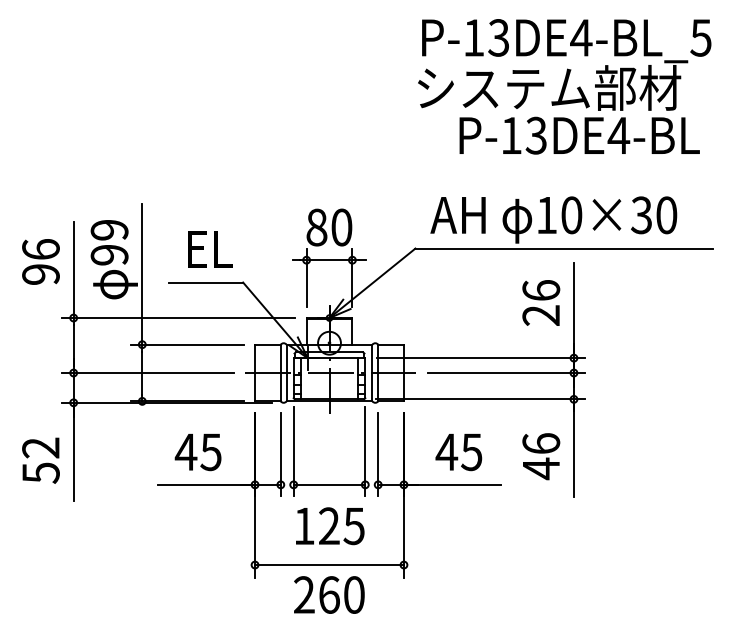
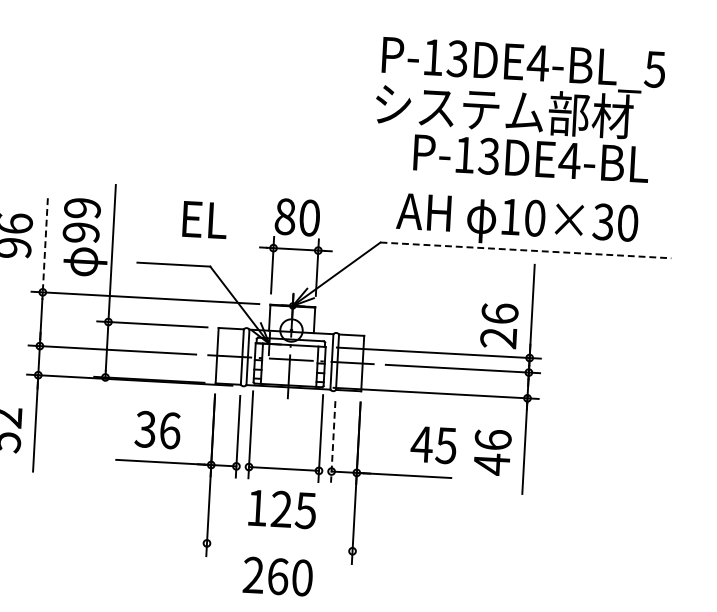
text: (564, 86) -> (519, 109), moved
line: (564, 248) -> (526, 250), solid -> dashed
text: (210, 249) -> (205, 220), moved
line: (73, 270) -> (45, 245), solid -> dashed
text: (541, 302) -> (499, 325), moved
text: (197, 452) -> (156, 430), 45 -> 36
text: (458, 452) -> (433, 445), moved
line: (378, 454) -> (333, 441), solid -> dashed
line: (329, 565) -> (279, 547), removed

